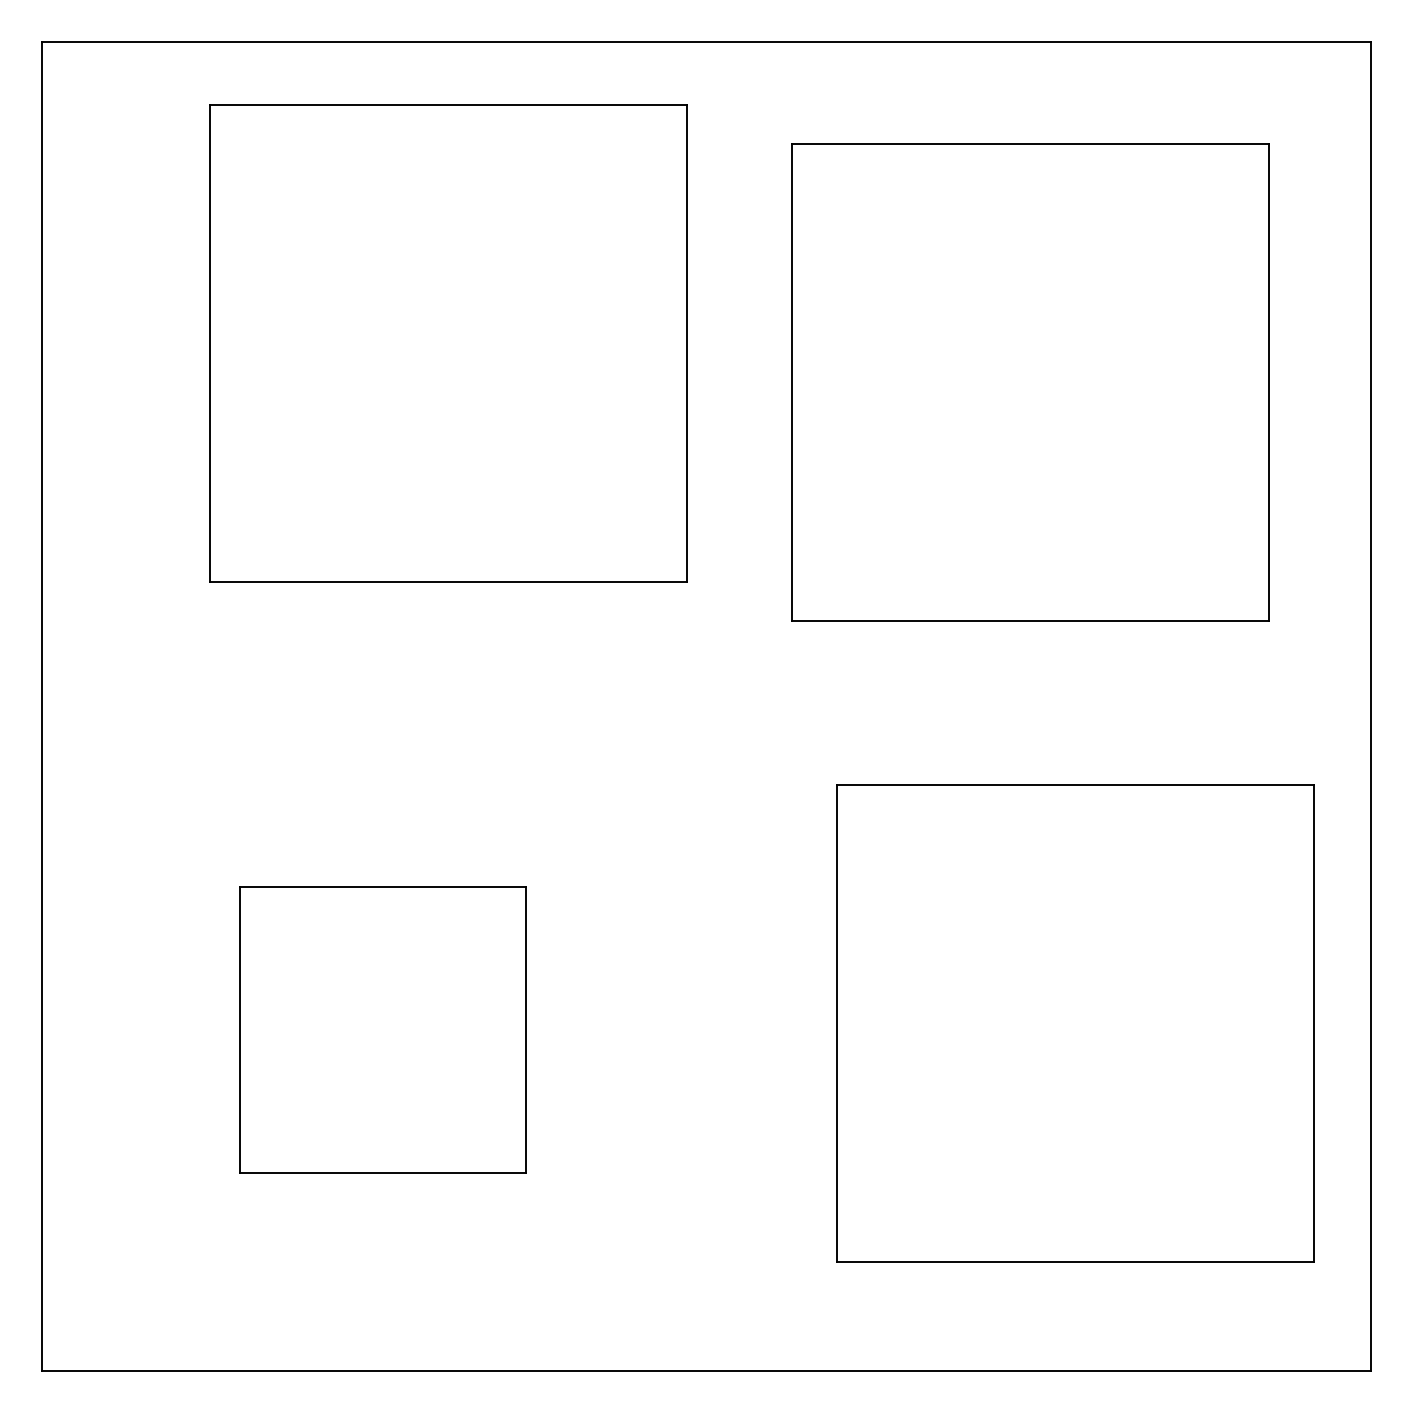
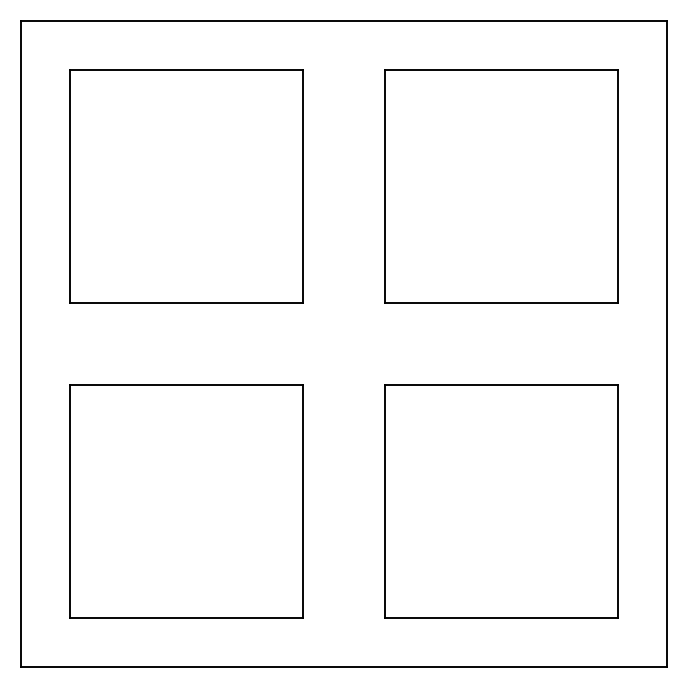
part: (448, 343) -> (186, 186), moved
part: (1075, 1023) -> (501, 501), moved
part: (382, 1030) -> (186, 501), size x1.67

